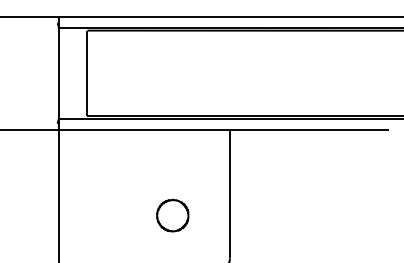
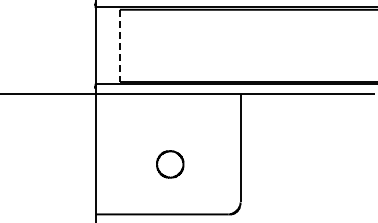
line: (86, 74) -> (119, 46), solid -> dashed
part: (173, 215) -> (170, 164), moved

